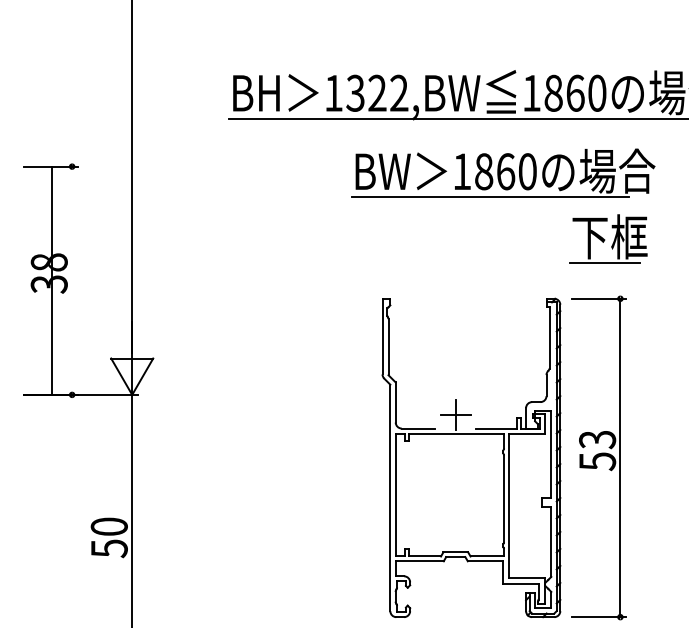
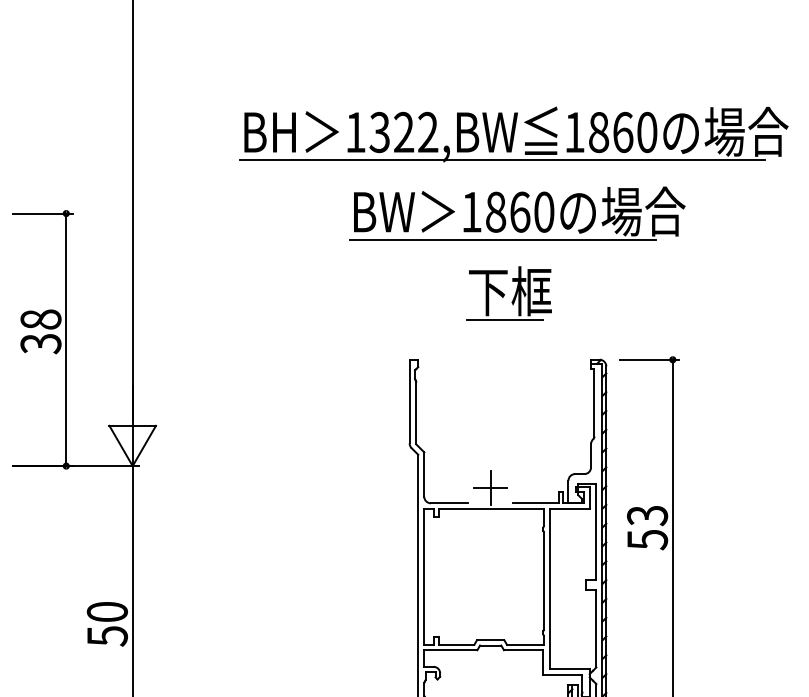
part: (503, 172) -> (517, 213), moved
part: (608, 238) -> (508, 293), moved
line: (52, 280) -> (66, 339), moved

